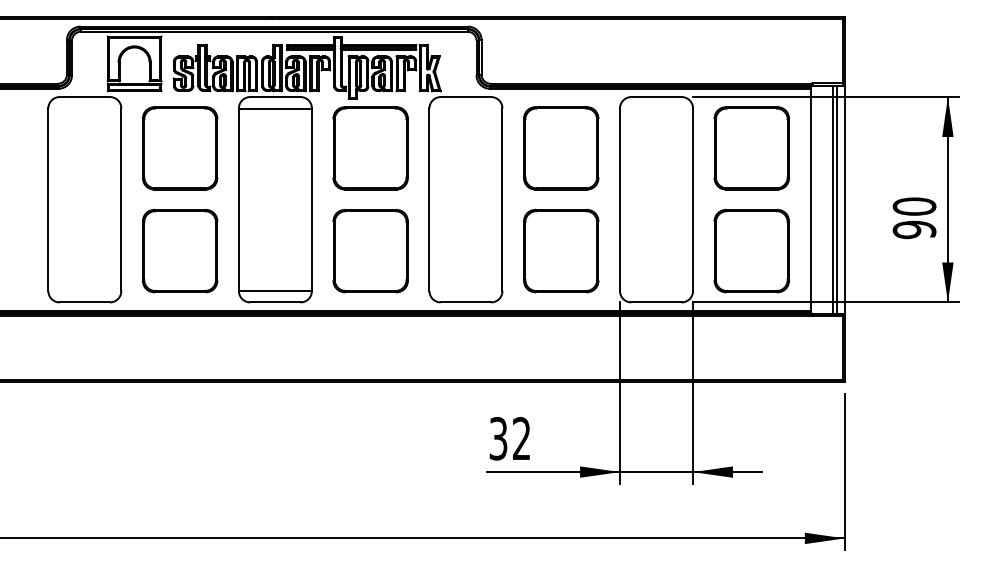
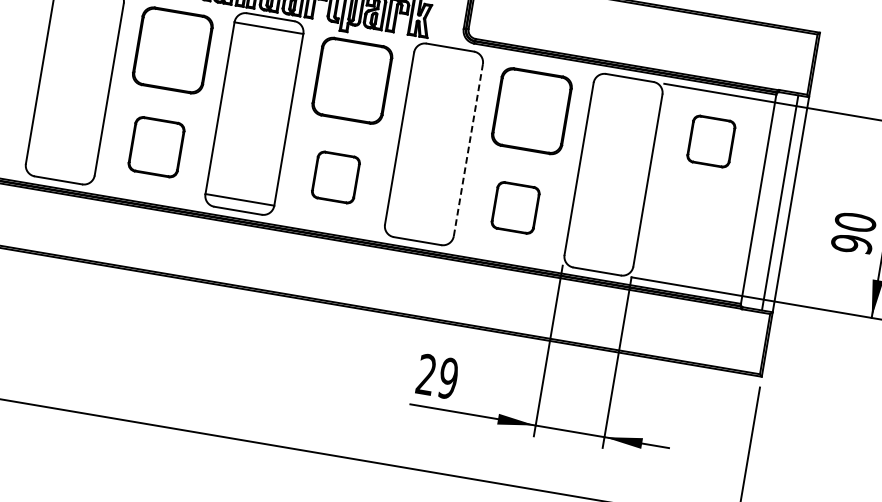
part: (751, 148) -> (711, 141), size x0.6
line: (502, 199) -> (468, 149), solid -> dashed
line: (836, 199) -> (783, 203), removed
part: (180, 250) -> (156, 146), size x0.7
part: (370, 250) -> (335, 176), size x0.6
part: (561, 250) -> (515, 207), size x0.6
part: (751, 250) -> (694, 237), removed
text: (509, 438) -> (436, 376), 32 -> 29

